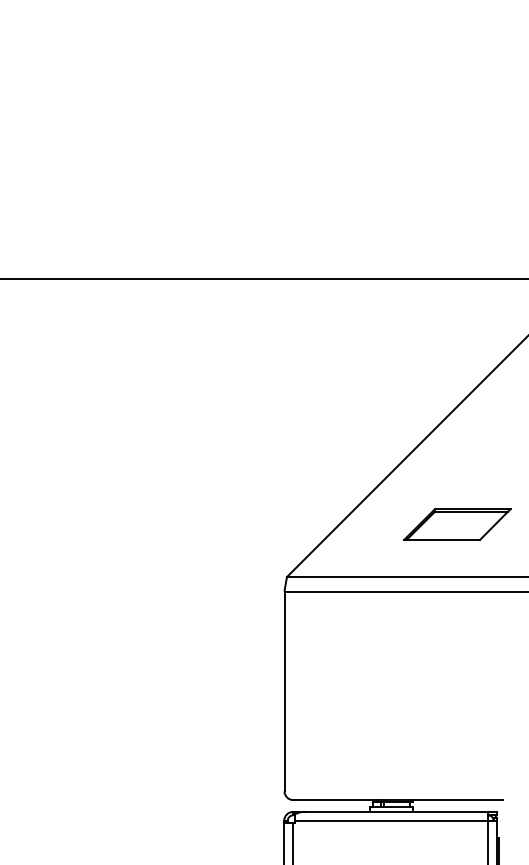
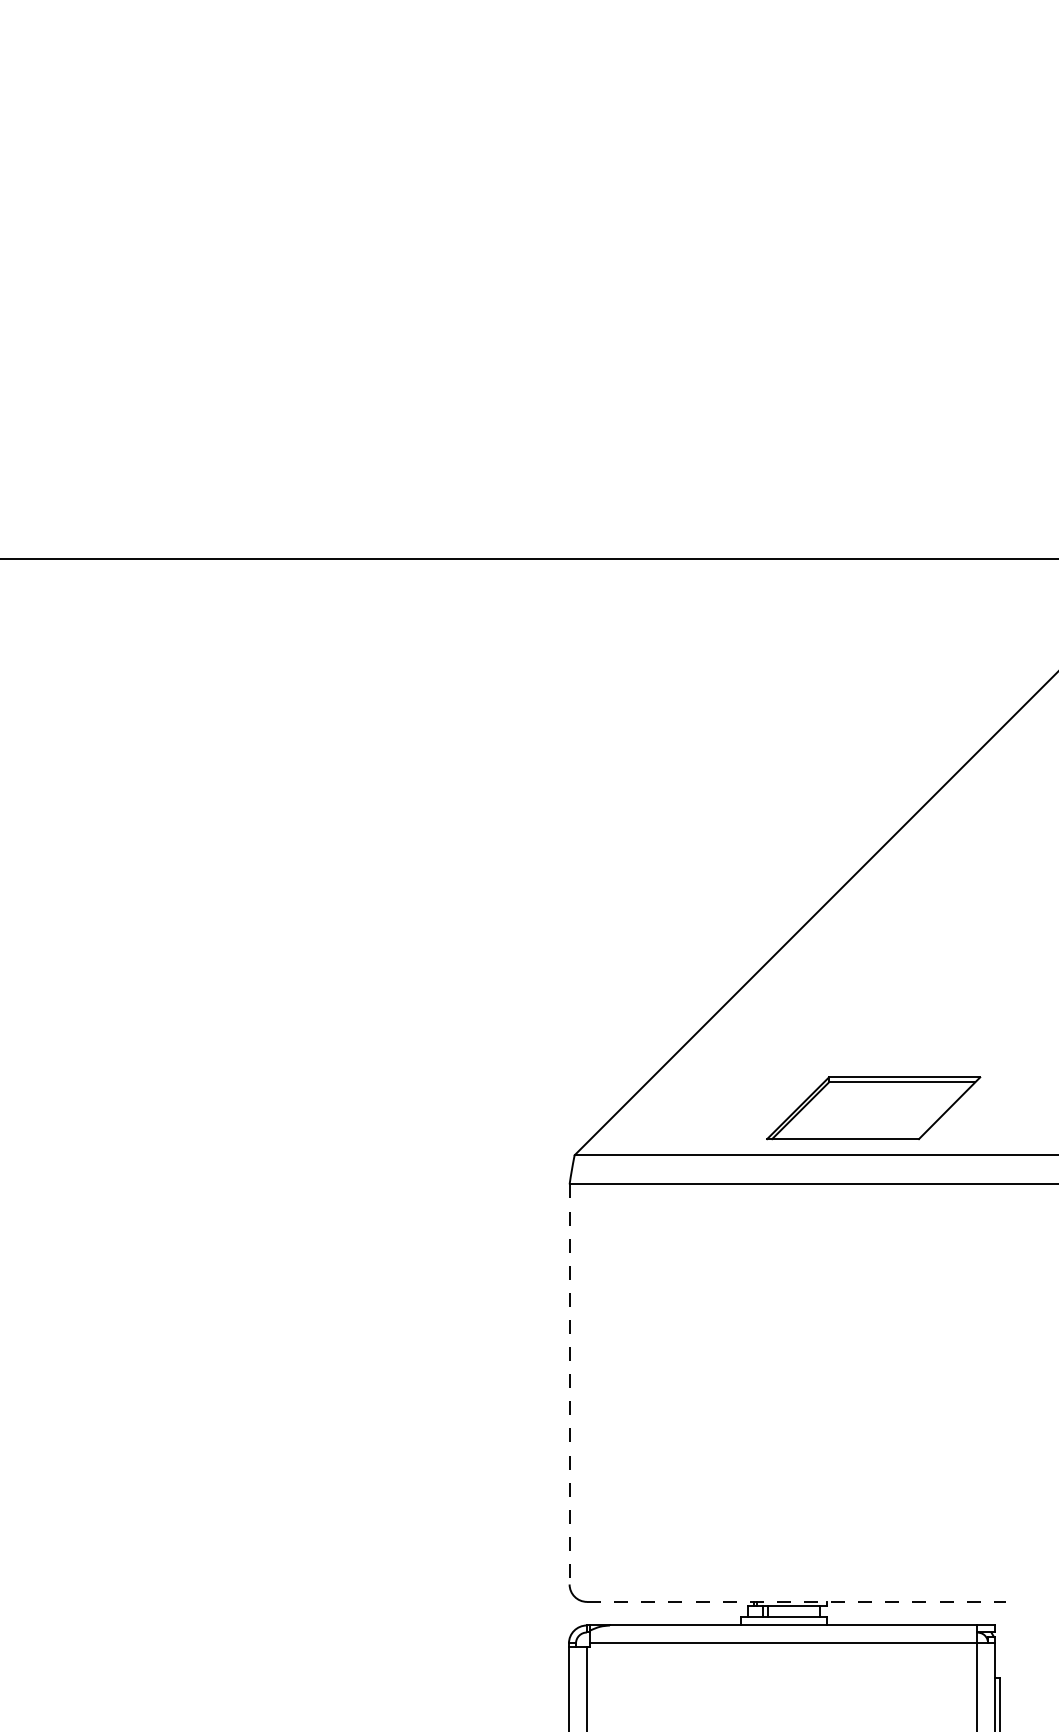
part: (457, 524) -> (873, 1108), moved
line: (284, 691) -> (569, 1384), solid -> dashed
line: (397, 800) -> (795, 1602), solid -> dashed

